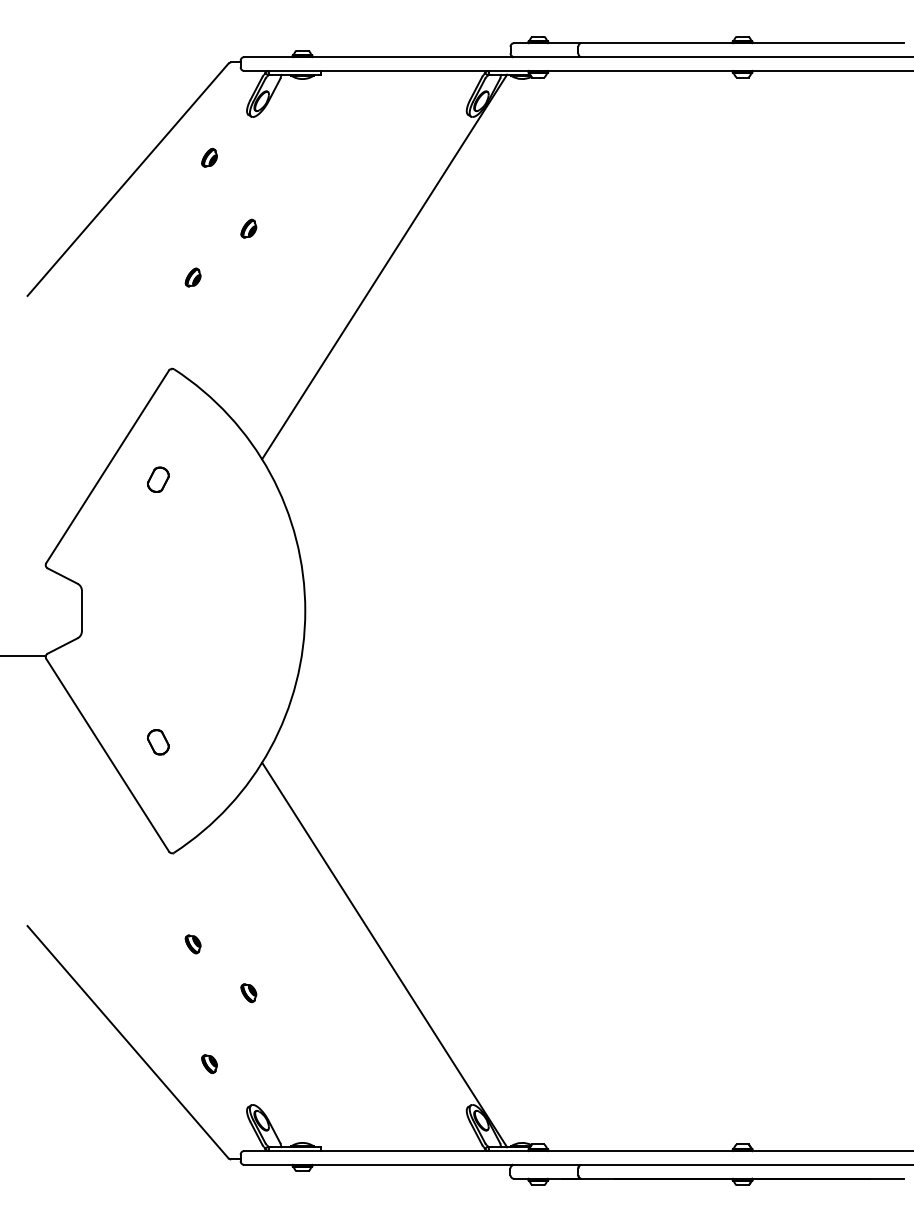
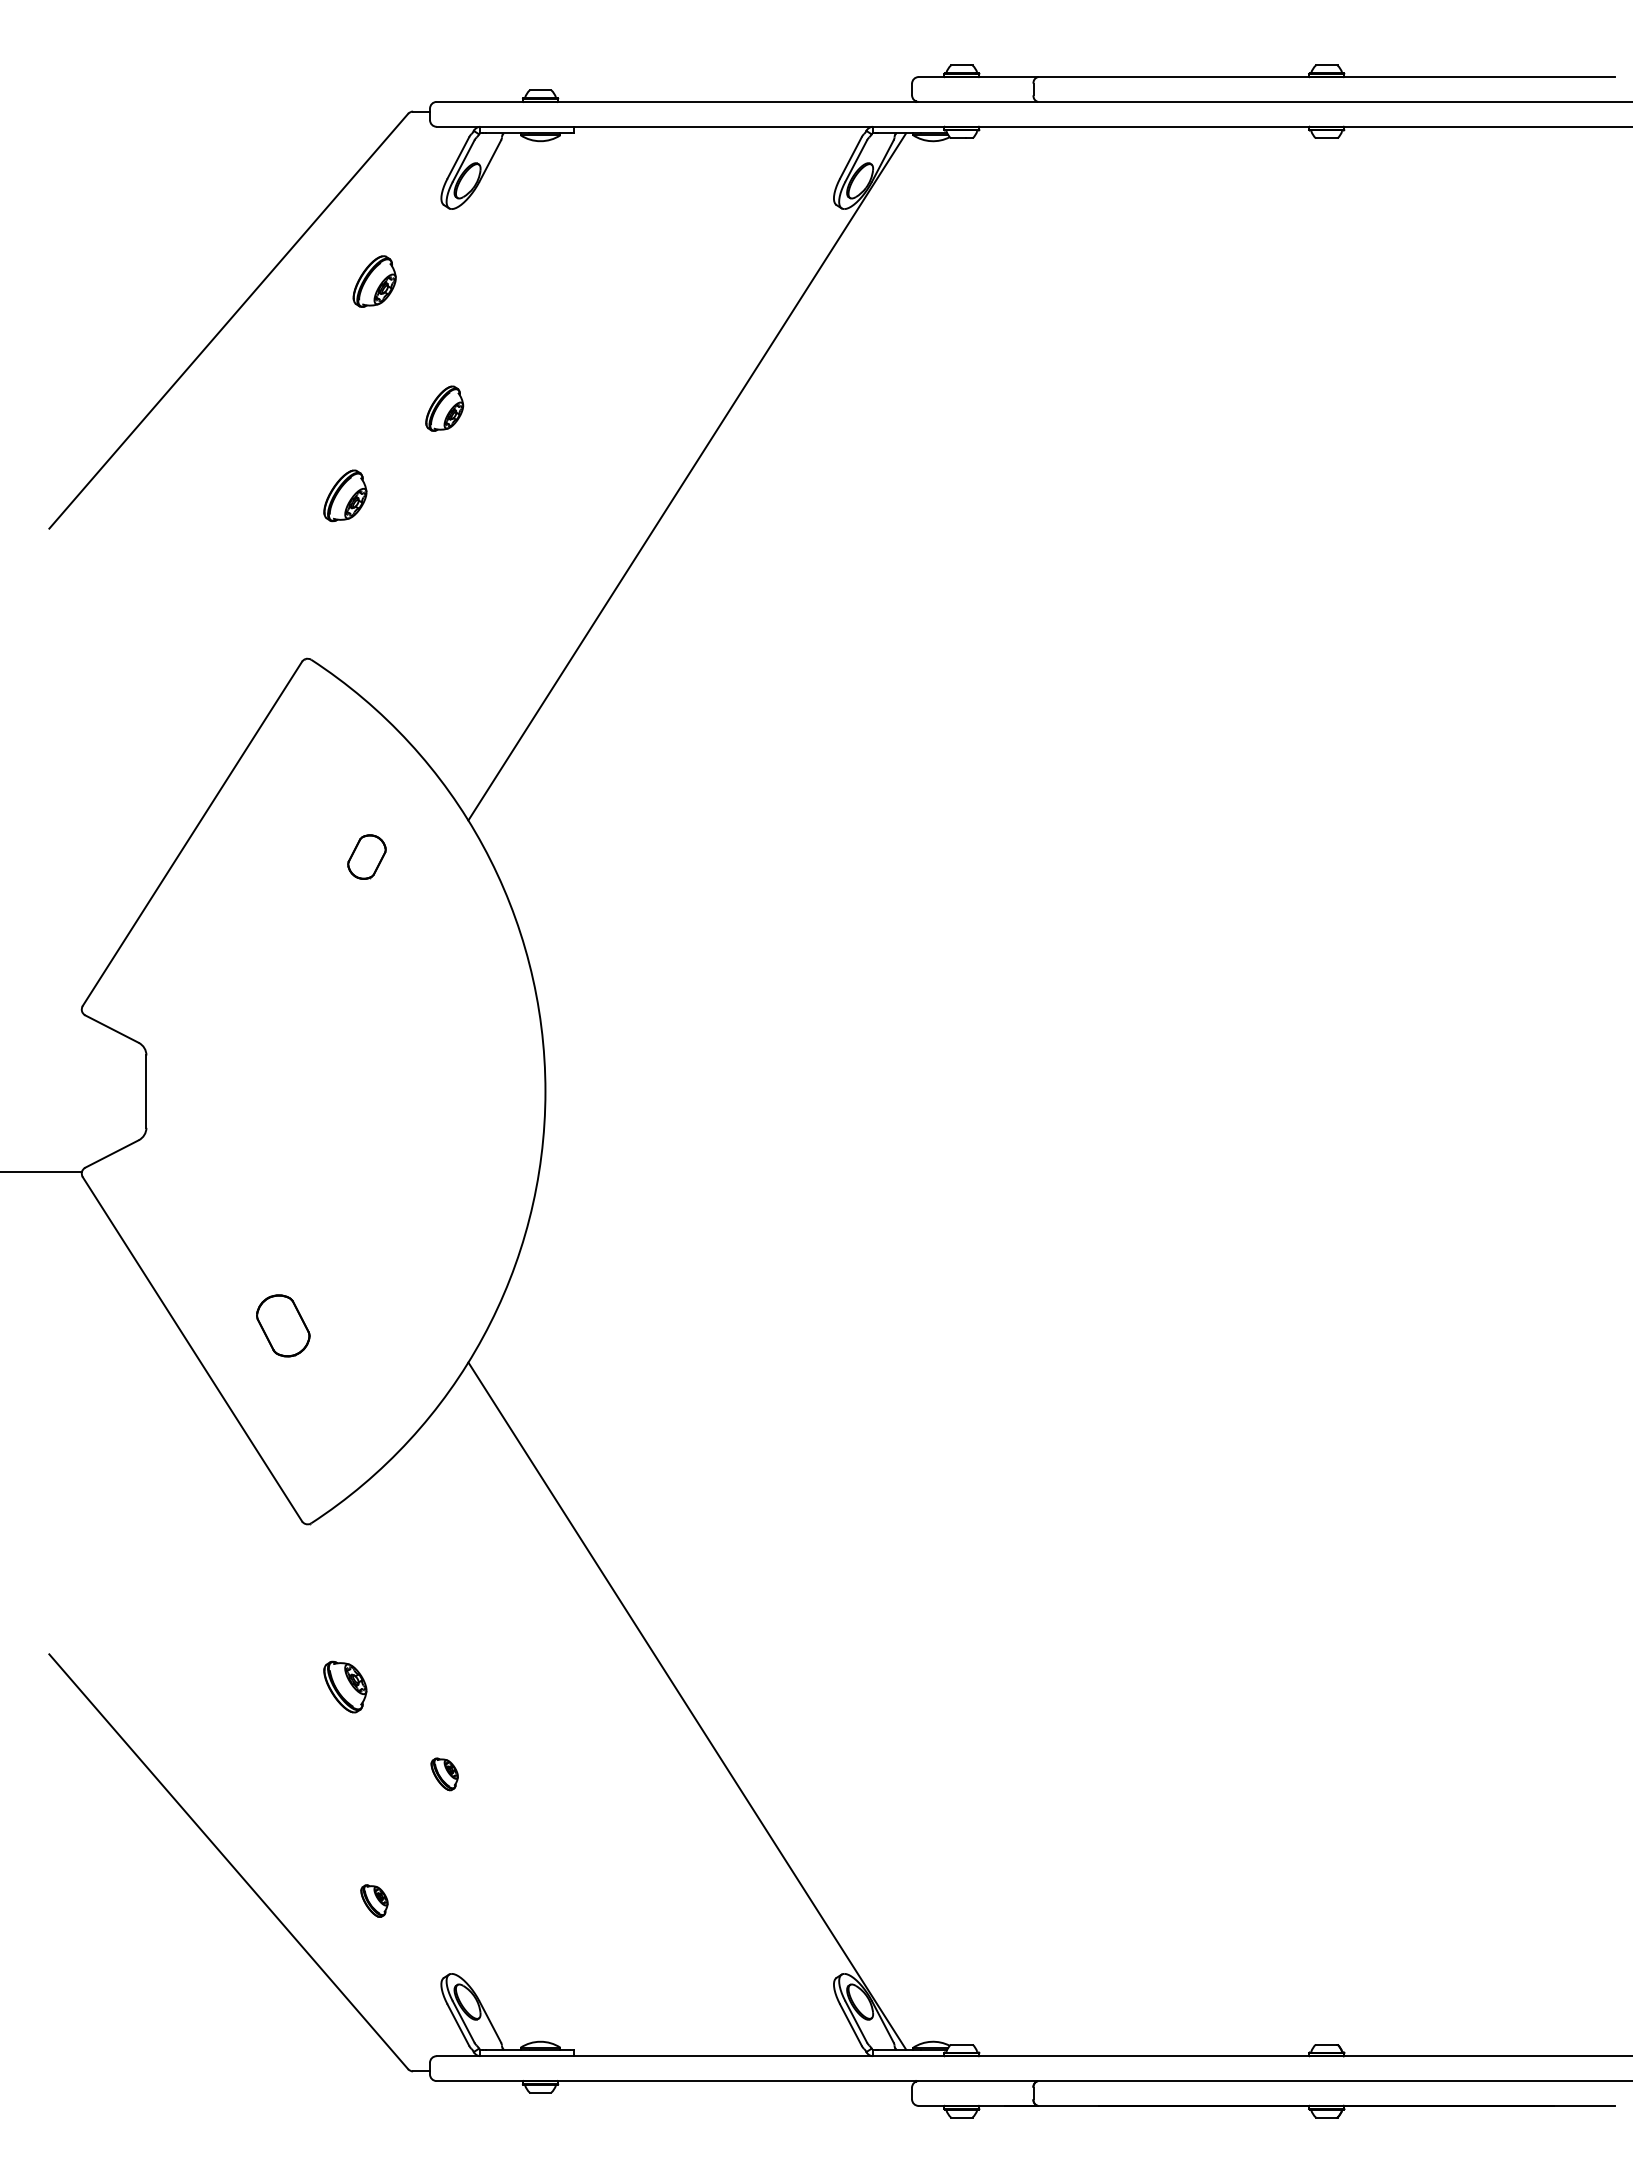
part: (209, 157) -> (374, 281), size x1.6
part: (248, 228) -> (444, 408), size x1.4
part: (192, 277) -> (343, 495), size x1.6
part: (157, 479) -> (365, 856), moved
part: (157, 742) -> (281, 1326), size x1.4
part: (192, 944) -> (343, 1687), size x1.6

